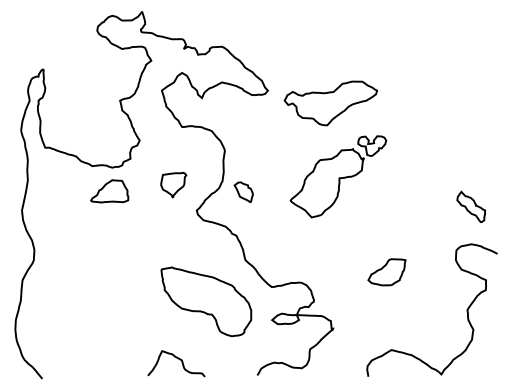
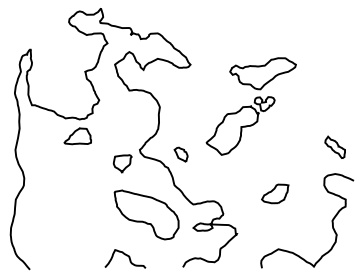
part: (330, 103) -> (262, 73), moved
part: (173, 185) -> (122, 164), moved
part: (243, 191) -> (180, 154), moved

